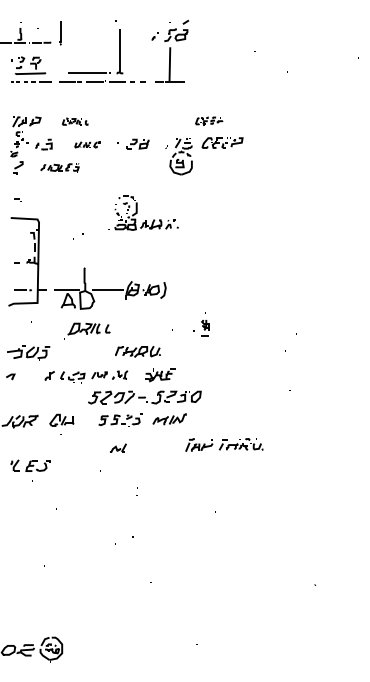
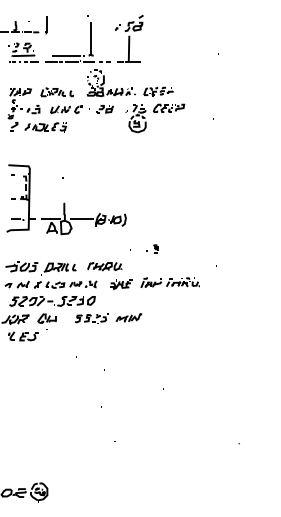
part: (75, 121) -> (57, 92), size x1.67
part: (209, 121) -> (159, 92), size x1.43
part: (87, 144) -> (66, 109), size x1.67
part: (59, 167) -> (45, 126), size x1.43
part: (17, 199) -> (13, 175), moved
part: (143, 212) -> (109, 82), moved
part: (205, 328) -> (156, 249), size x0.71
part: (87, 330) -> (58, 268), moved
part: (144, 397) -> (52, 301), moved
part: (224, 444) -> (170, 282), moved
part: (118, 447) -> (23, 283), moved
part: (30, 465) -> (23, 336), moved

